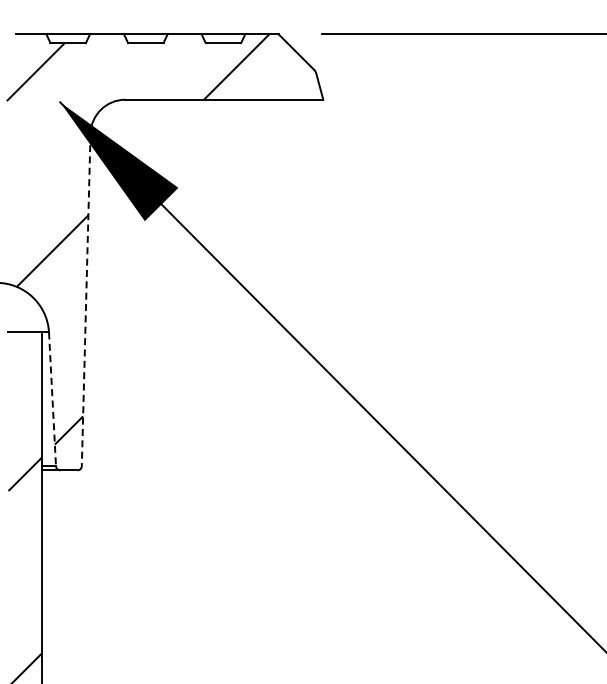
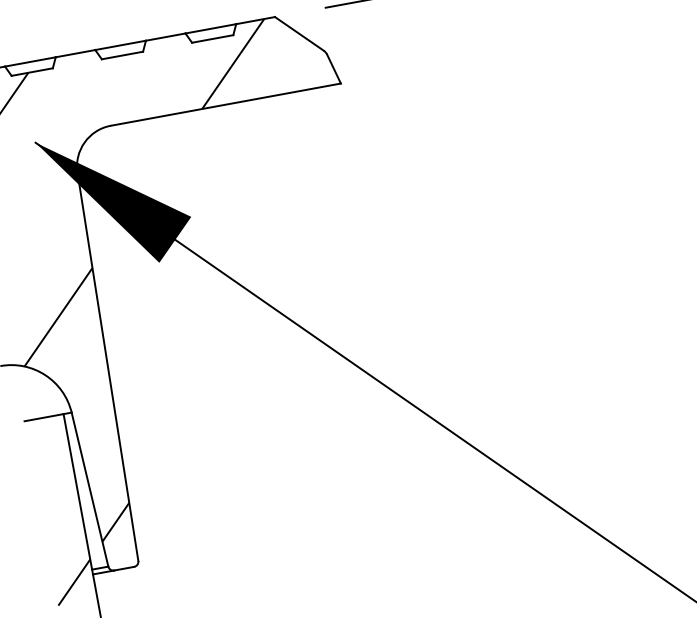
line: (86, 300) -> (108, 367), dashed -> solid
line: (52, 399) -> (90, 489), dashed -> solid

